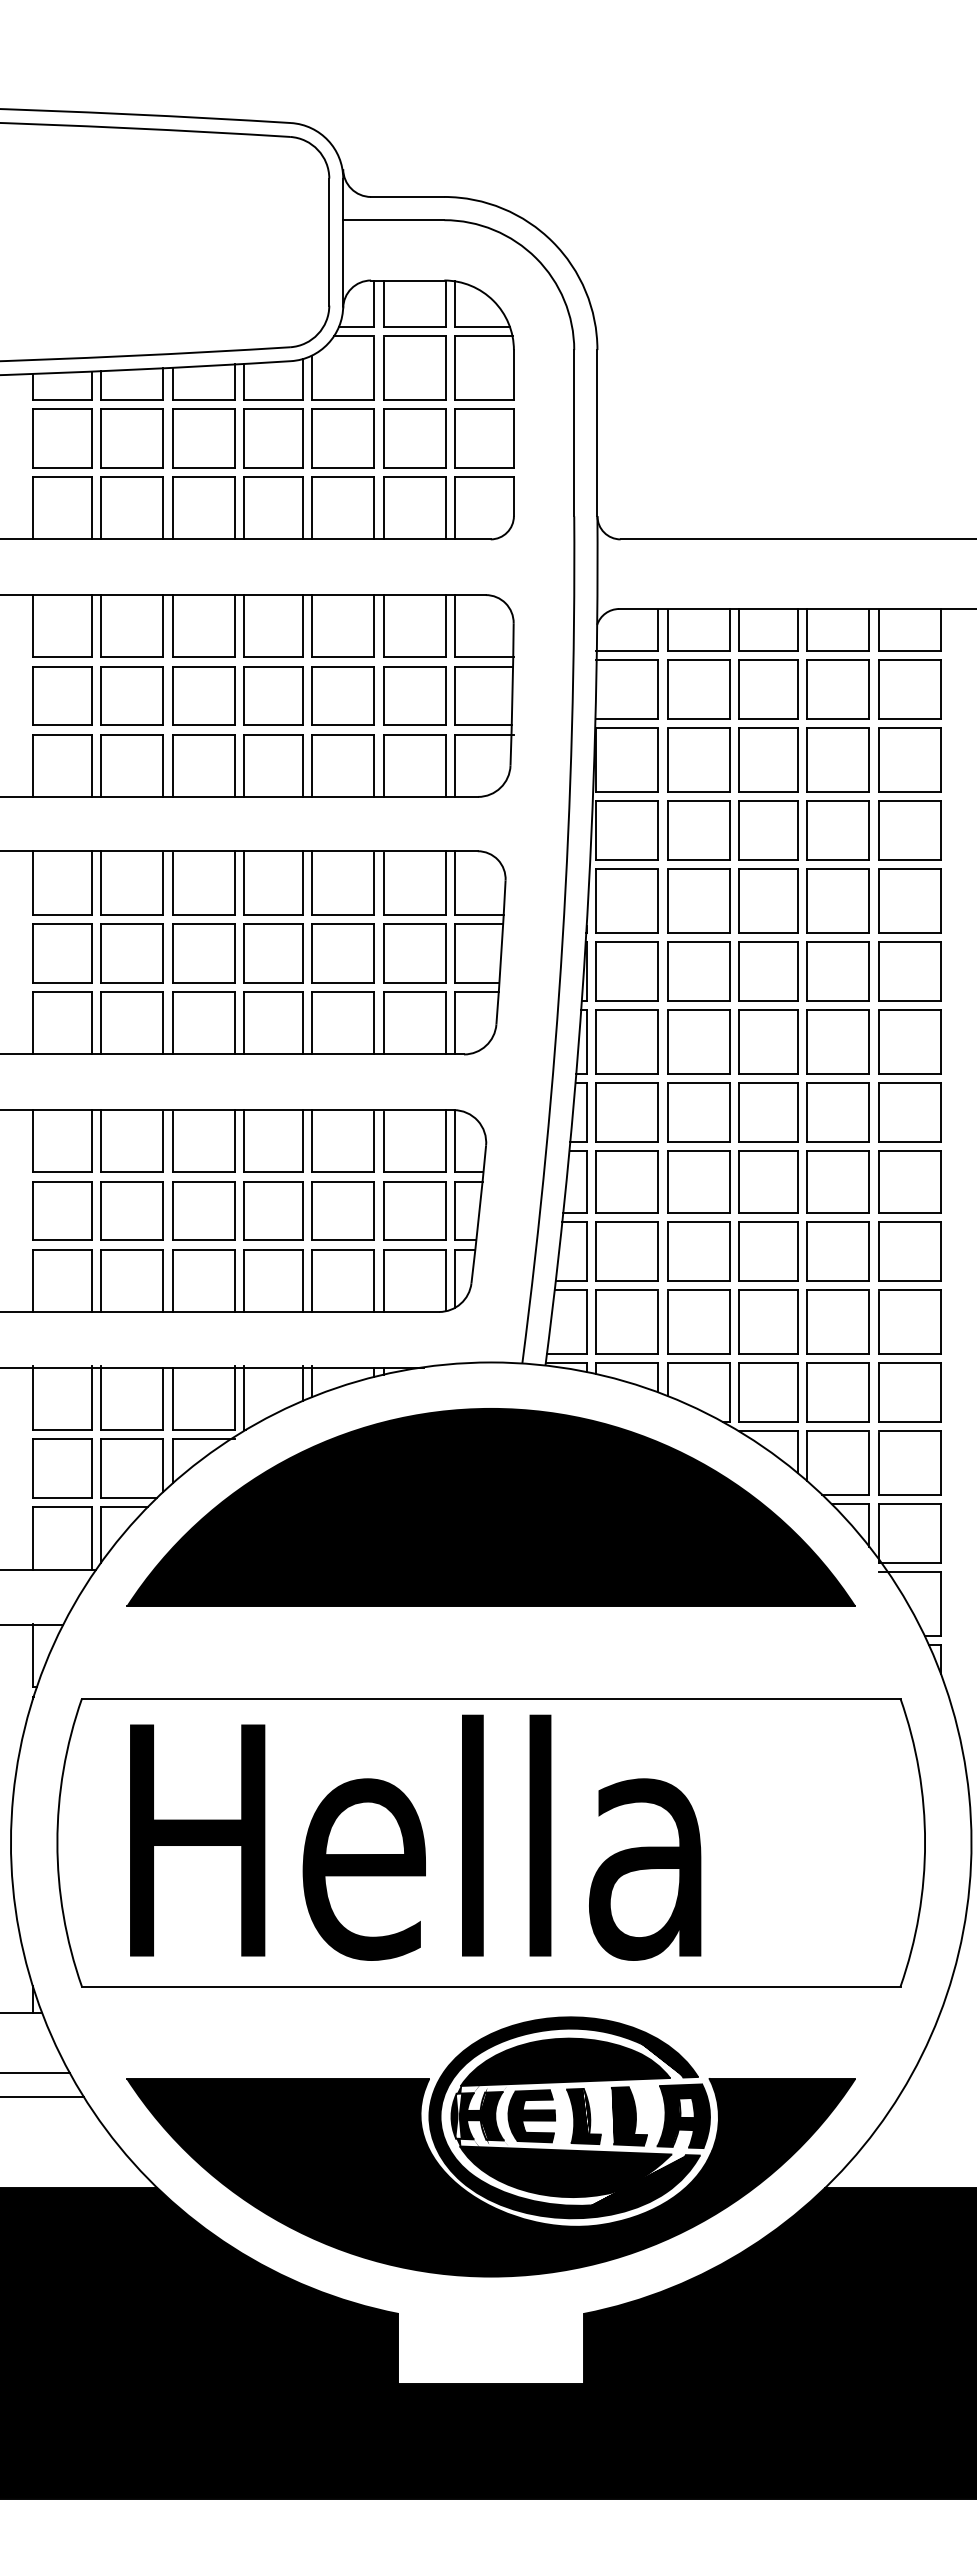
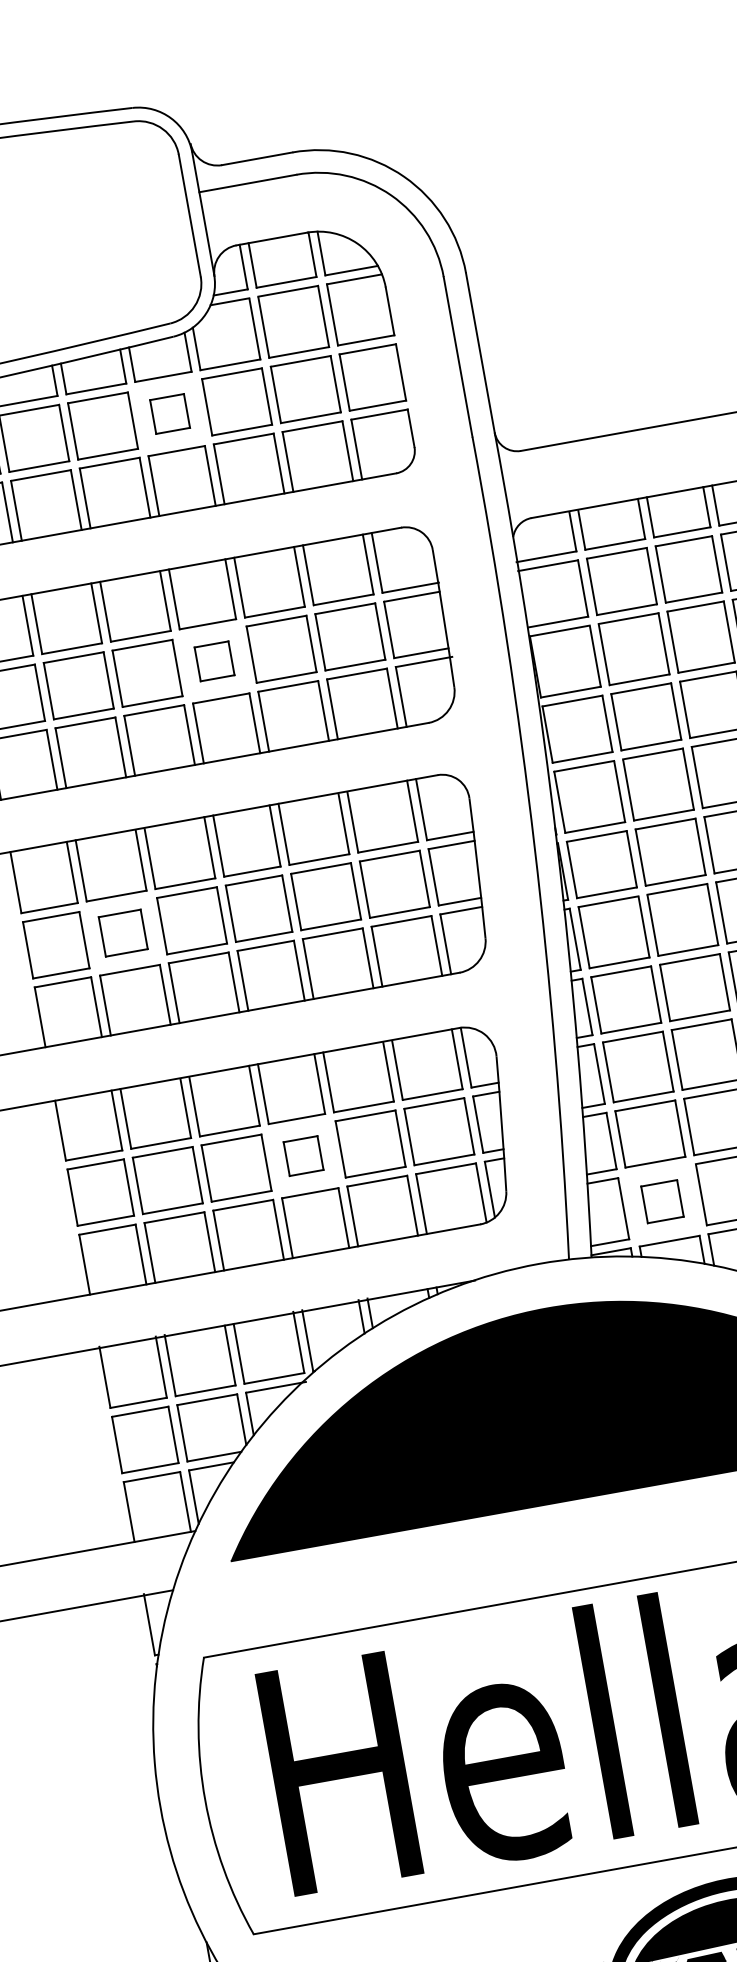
part: (273, 438) -> (170, 414), size x0.6
part: (273, 695) -> (214, 660), size x0.6
part: (131, 953) -> (122, 933), size x0.7
part: (273, 1210) -> (303, 1155), size x0.6
part: (626, 1321) -> (661, 1201), size x0.6

